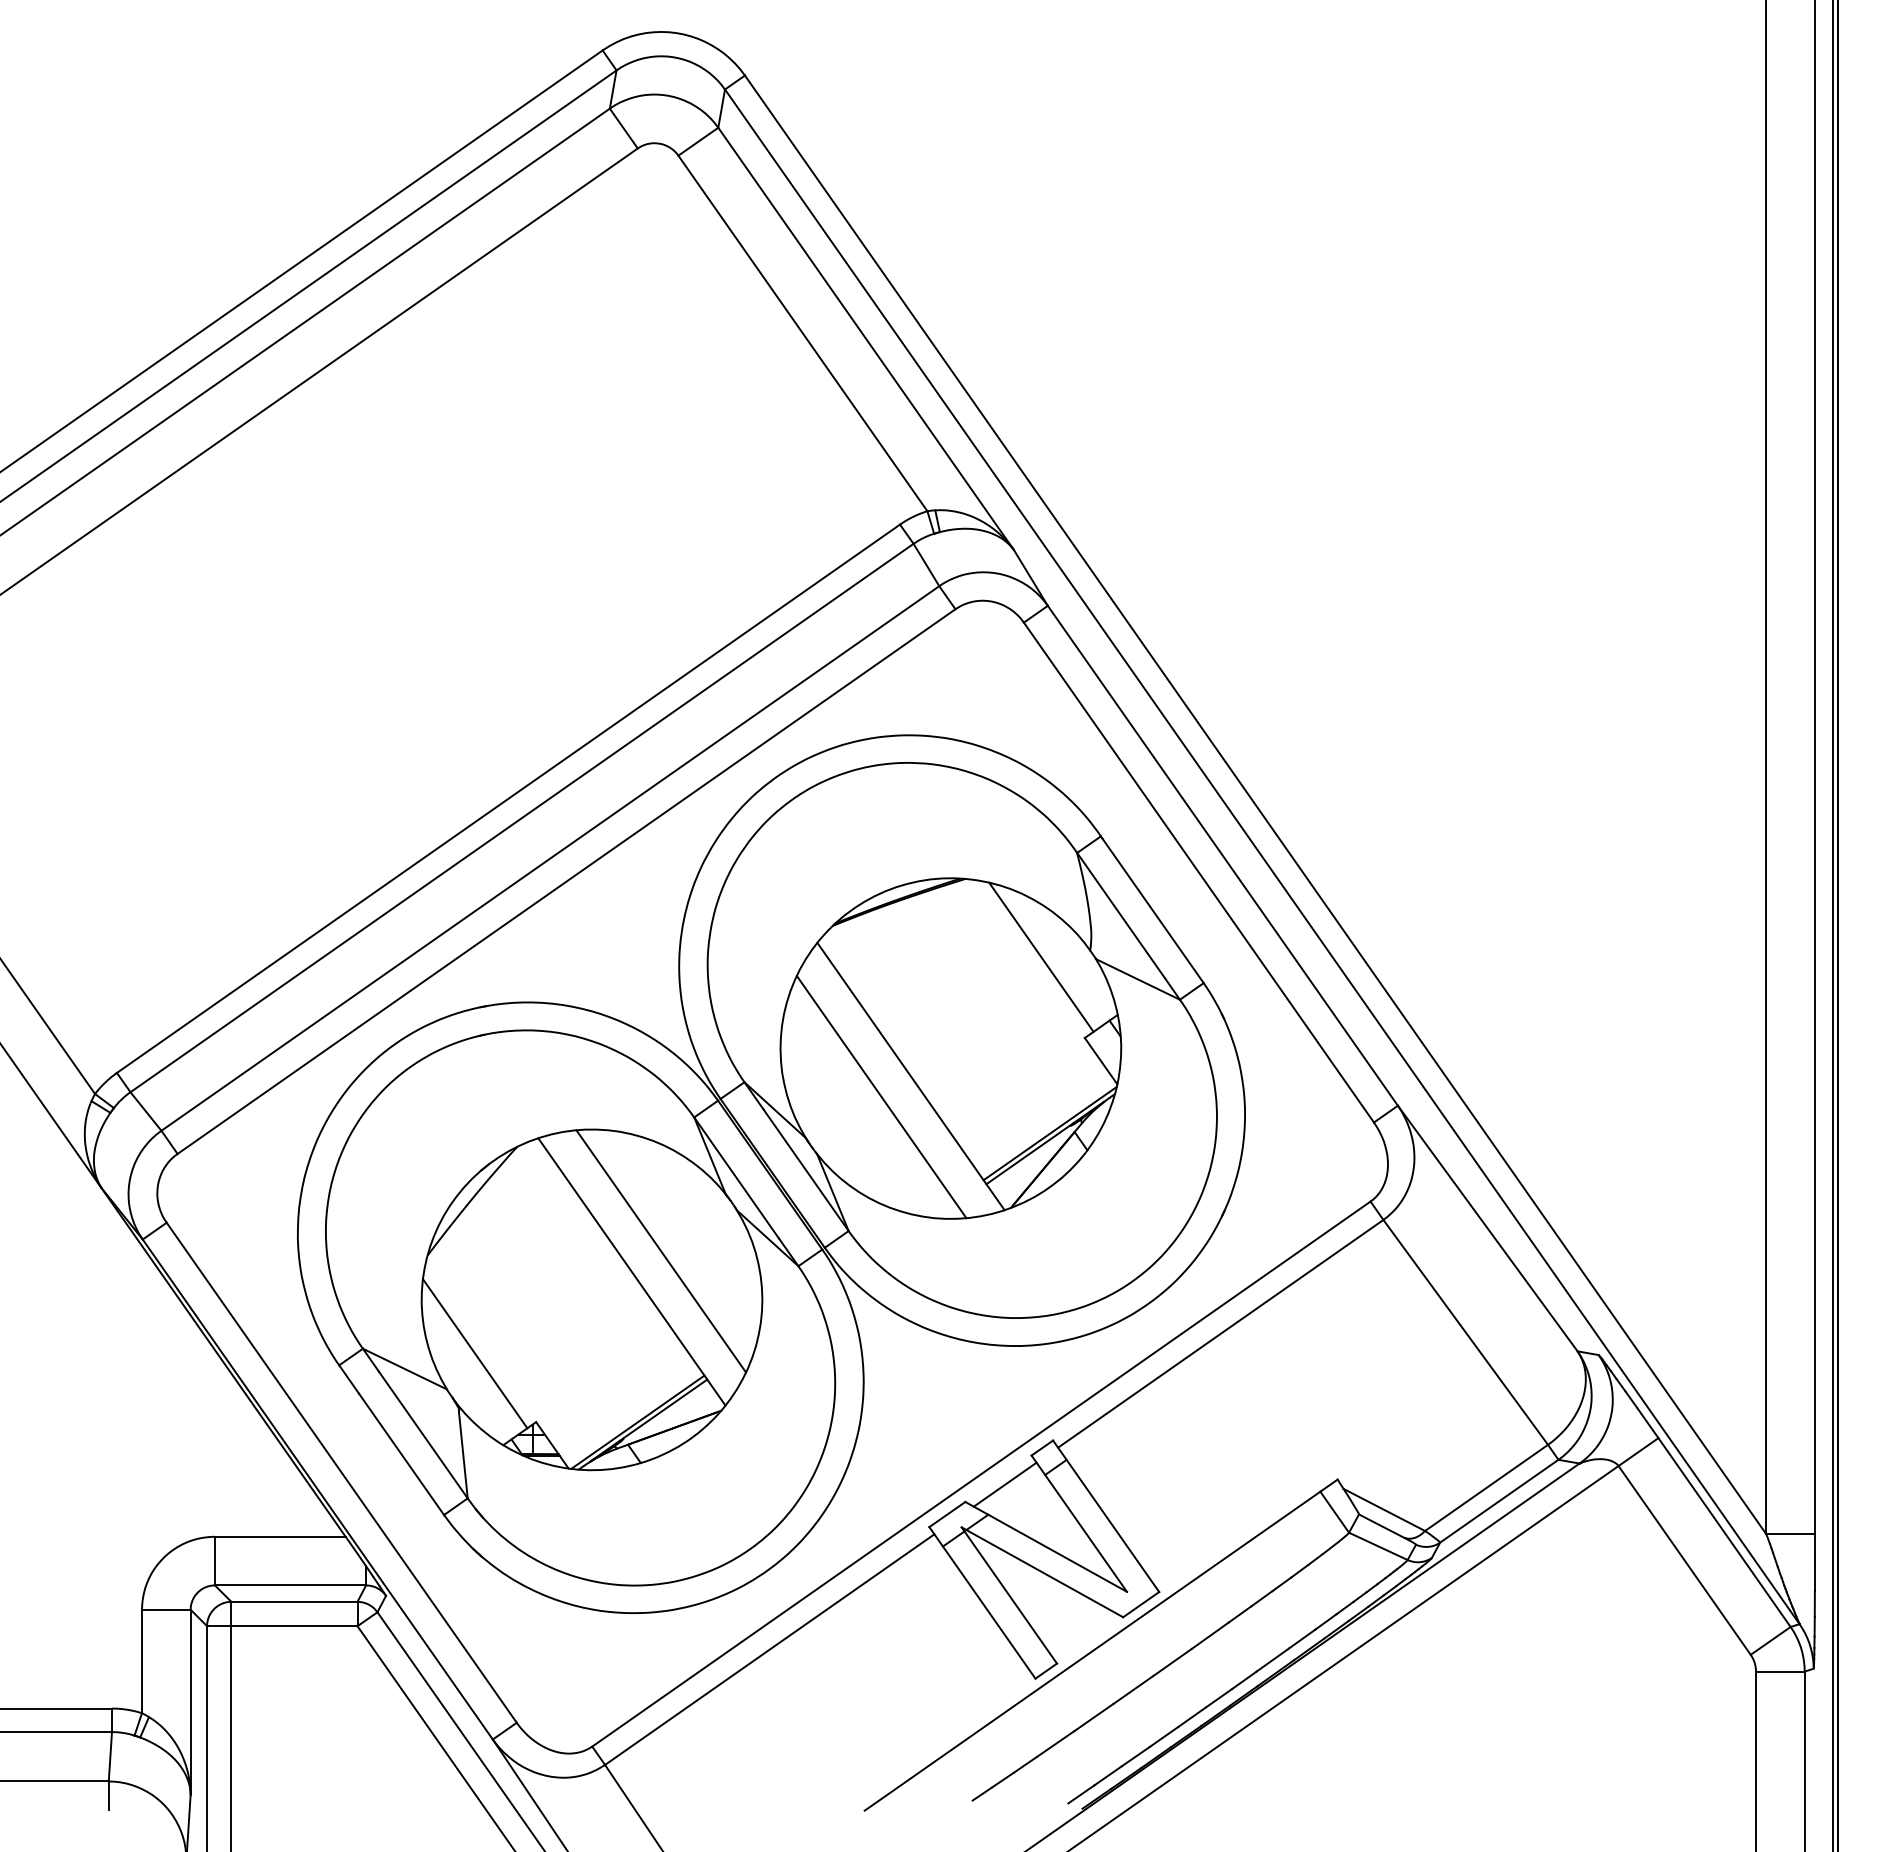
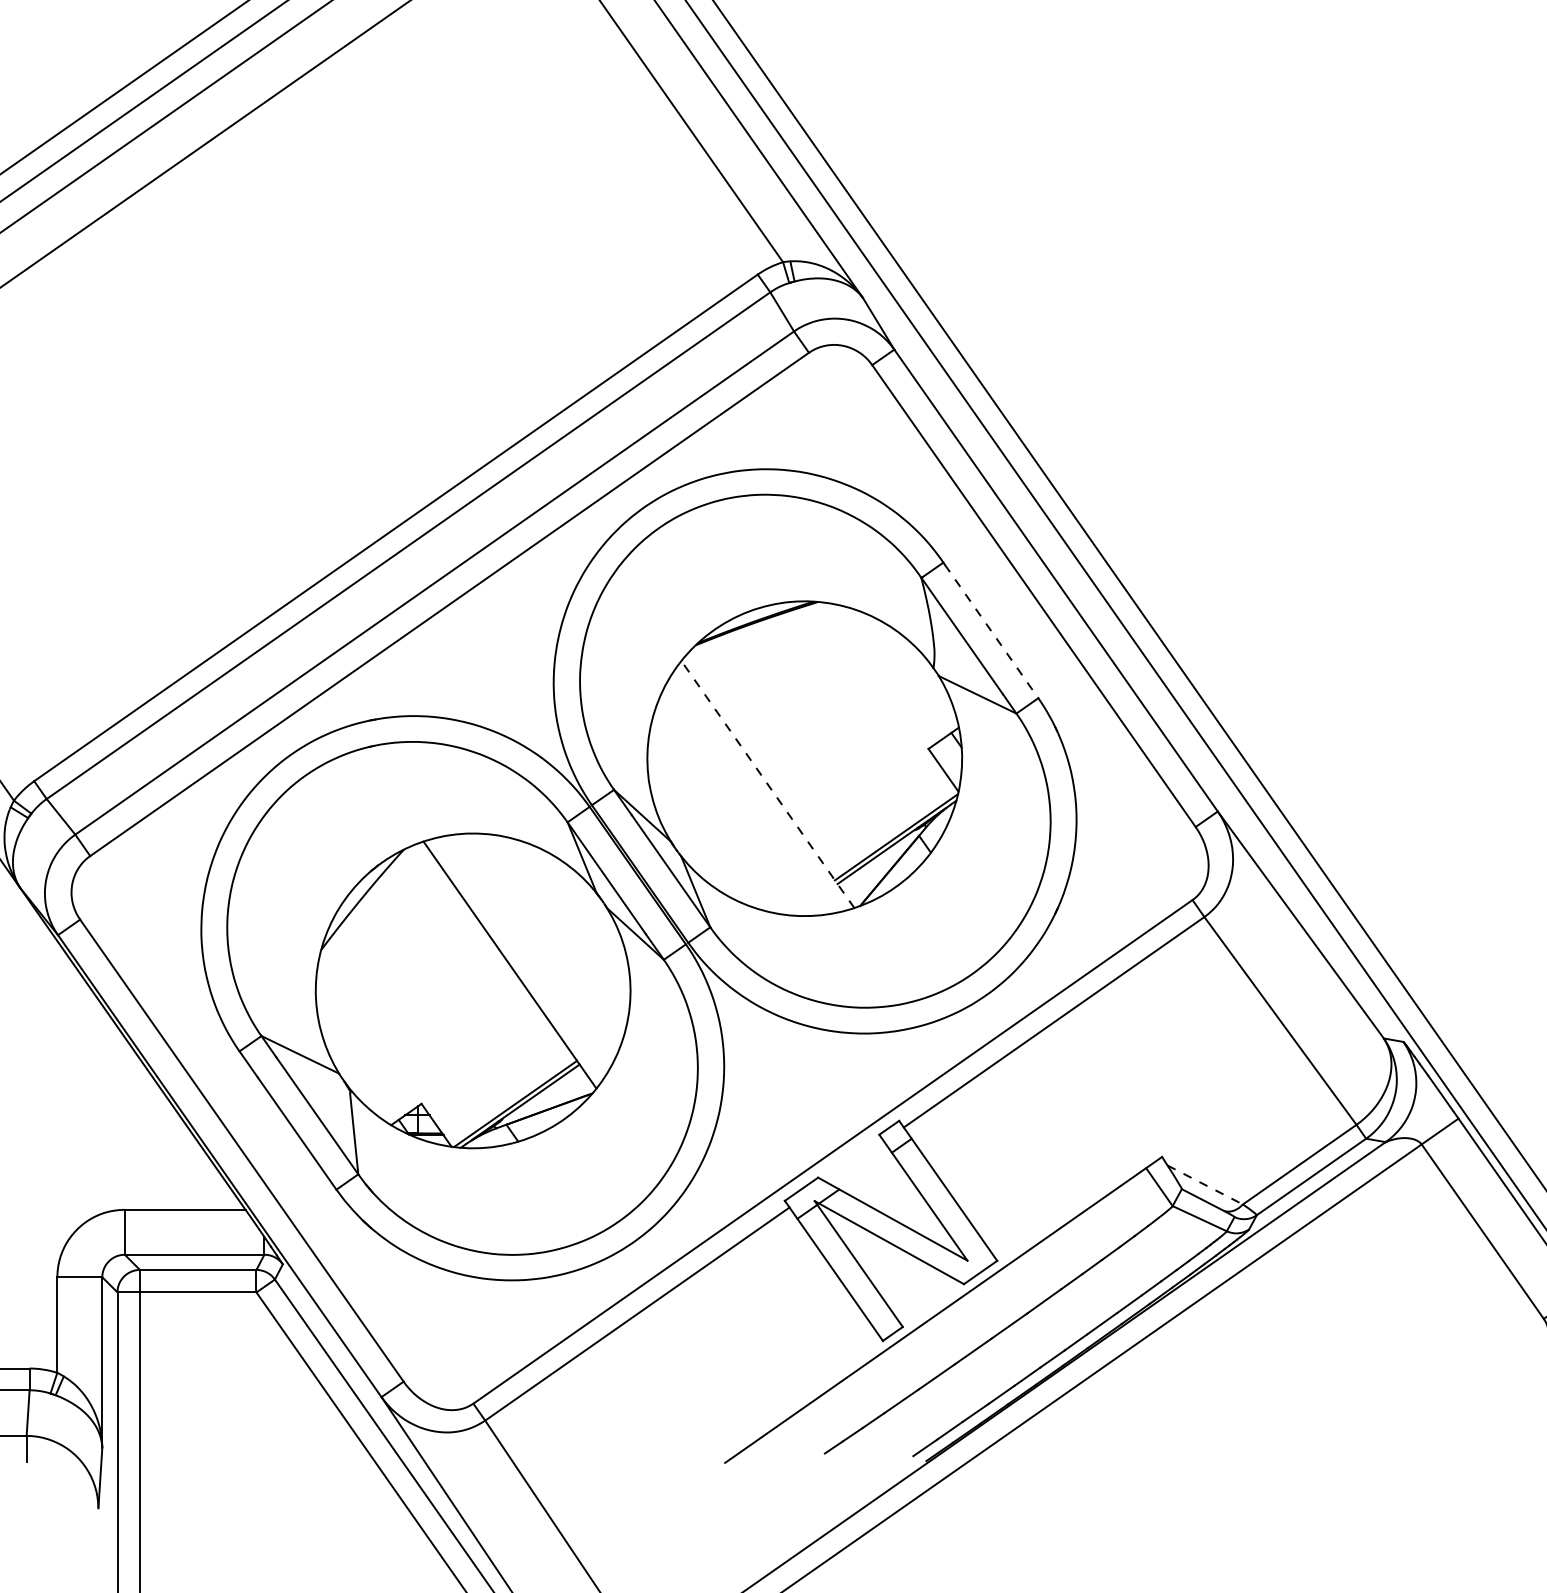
line: (1153, 911) -> (991, 632), solid -> dashed
line: (1041, 956) -> (888, 673), removed
line: (910, 1076) -> (767, 784), solid -> dashed
line: (881, 1096) -> (740, 802), removed
line: (661, 1251) -> (537, 946), removed
line: (474, 1353) -> (364, 1040), removed
line: (1004, 1484) -> (854, 1161), removed
line: (1384, 1509) -> (1205, 1184), solid -> dashed

